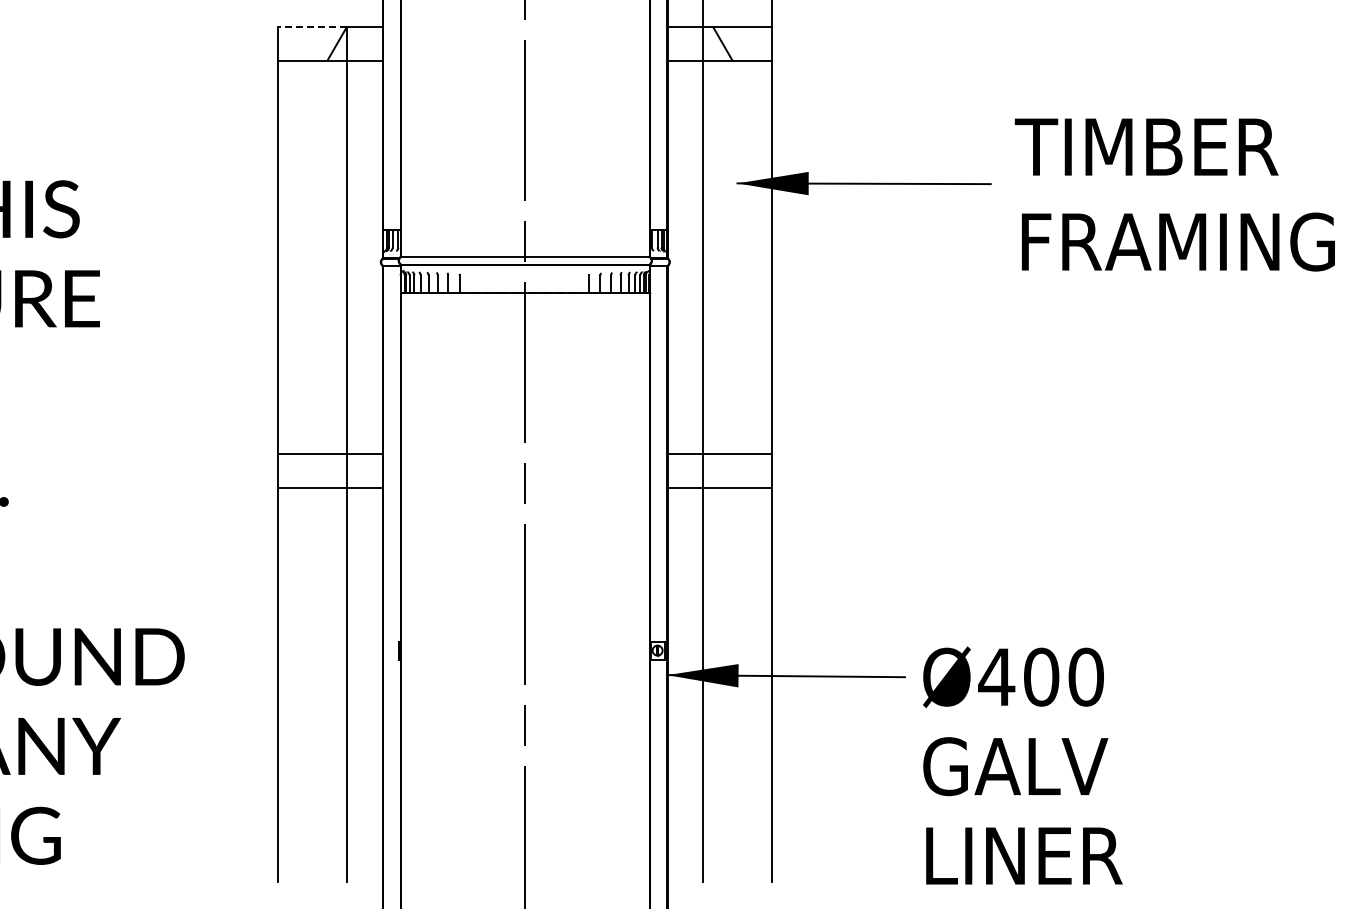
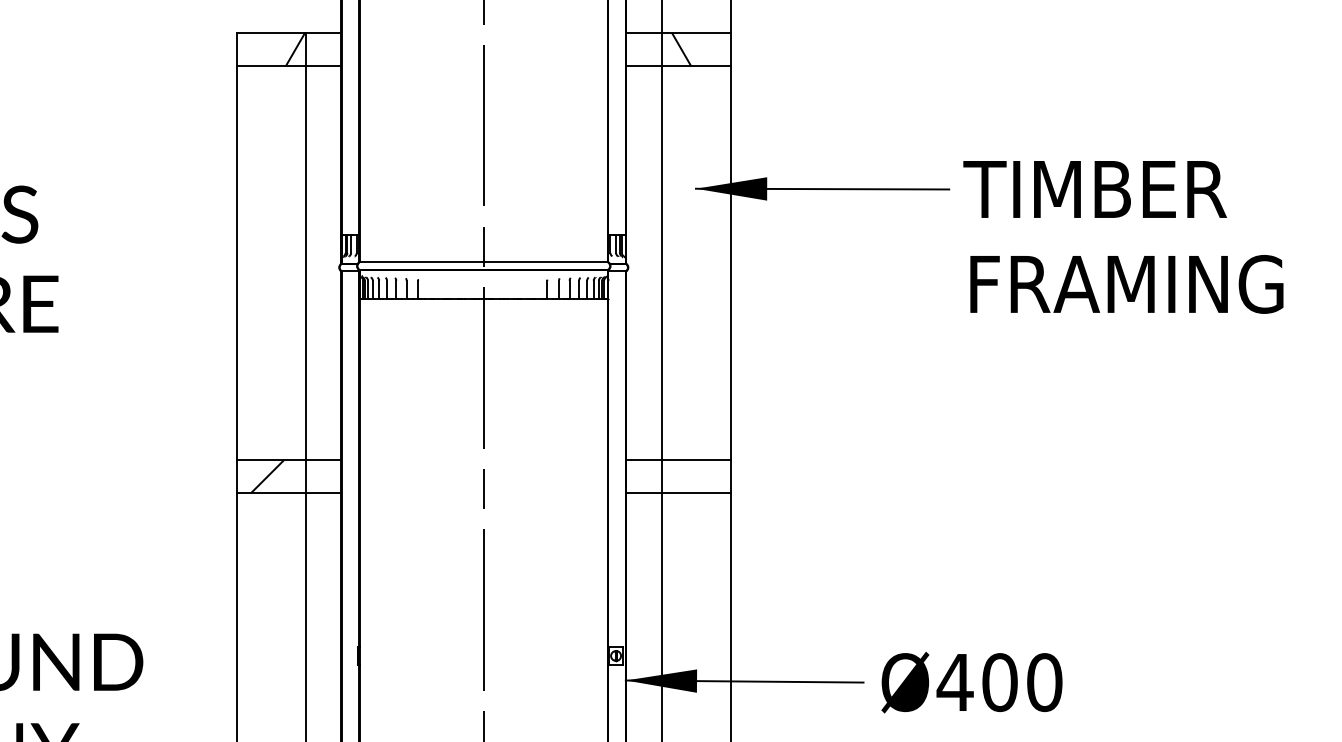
line: (312, 27) -> (270, 32), dashed -> solid
text: (1174, 194) -> (1122, 236), moved
hatch: (308, 470) -> (266, 475), added

